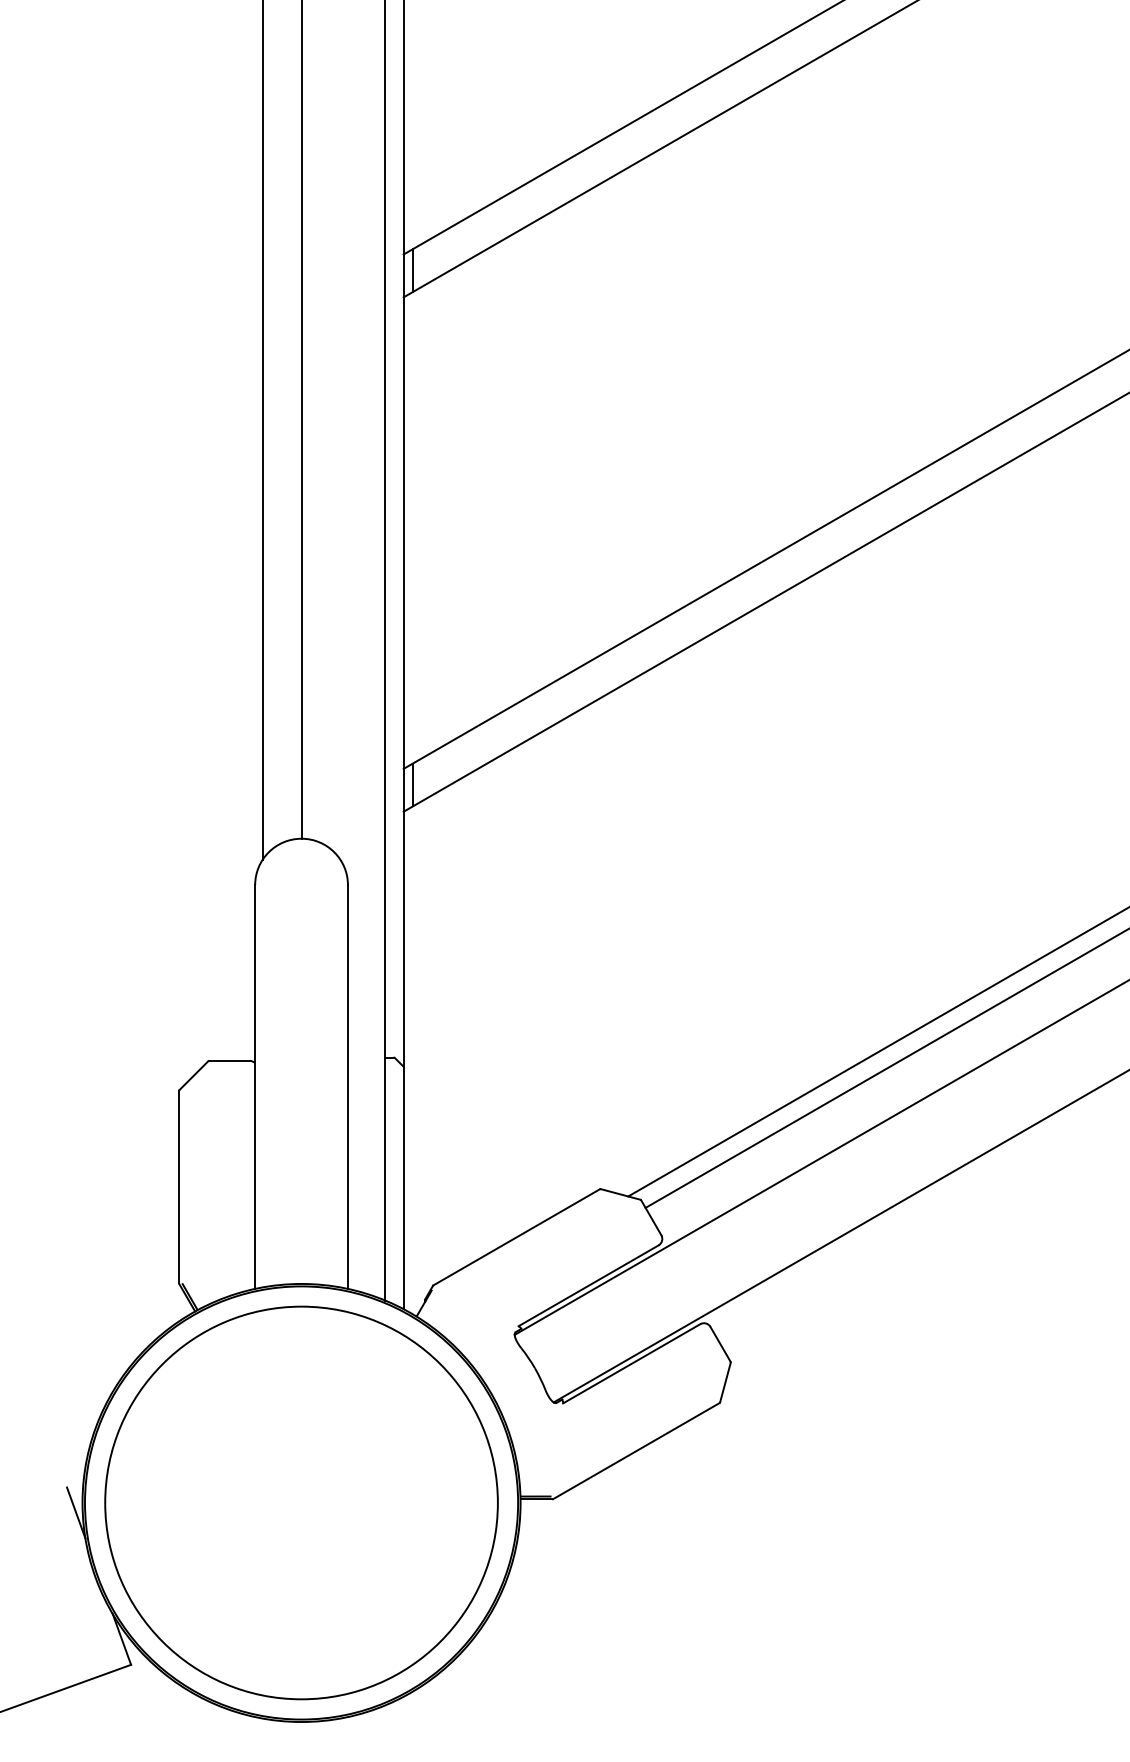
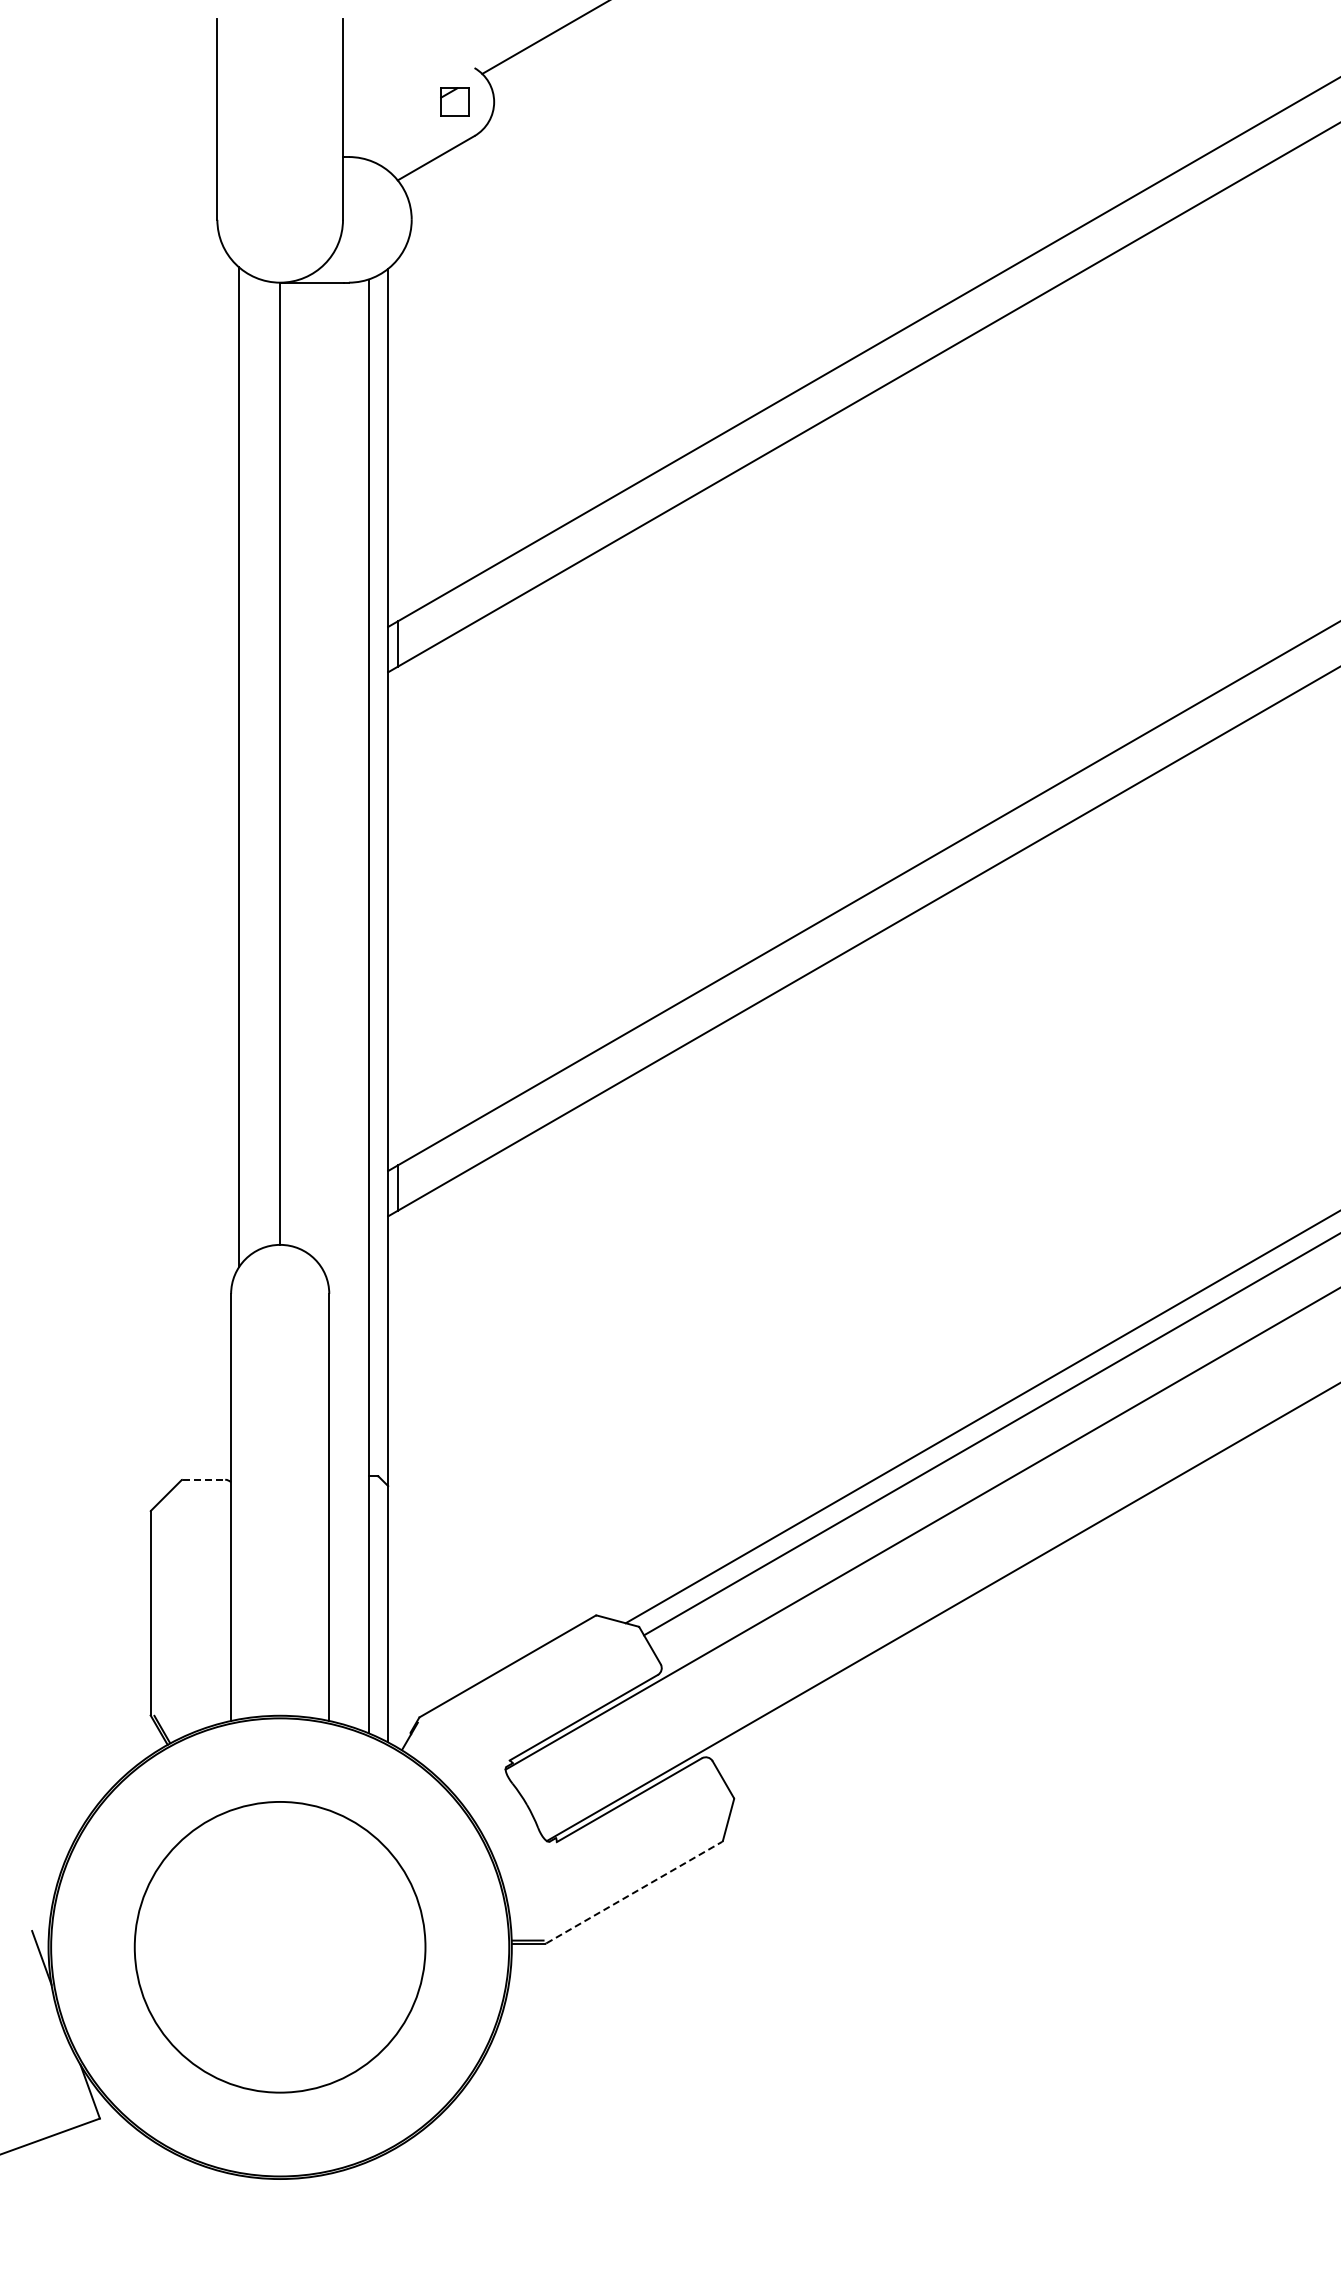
line: (229, 1060) -> (204, 1479), solid -> dashed
line: (636, 1451) -> (634, 1892), solid -> dashed
circle: (300, 1502) -> (279, 1946), size x0.7

